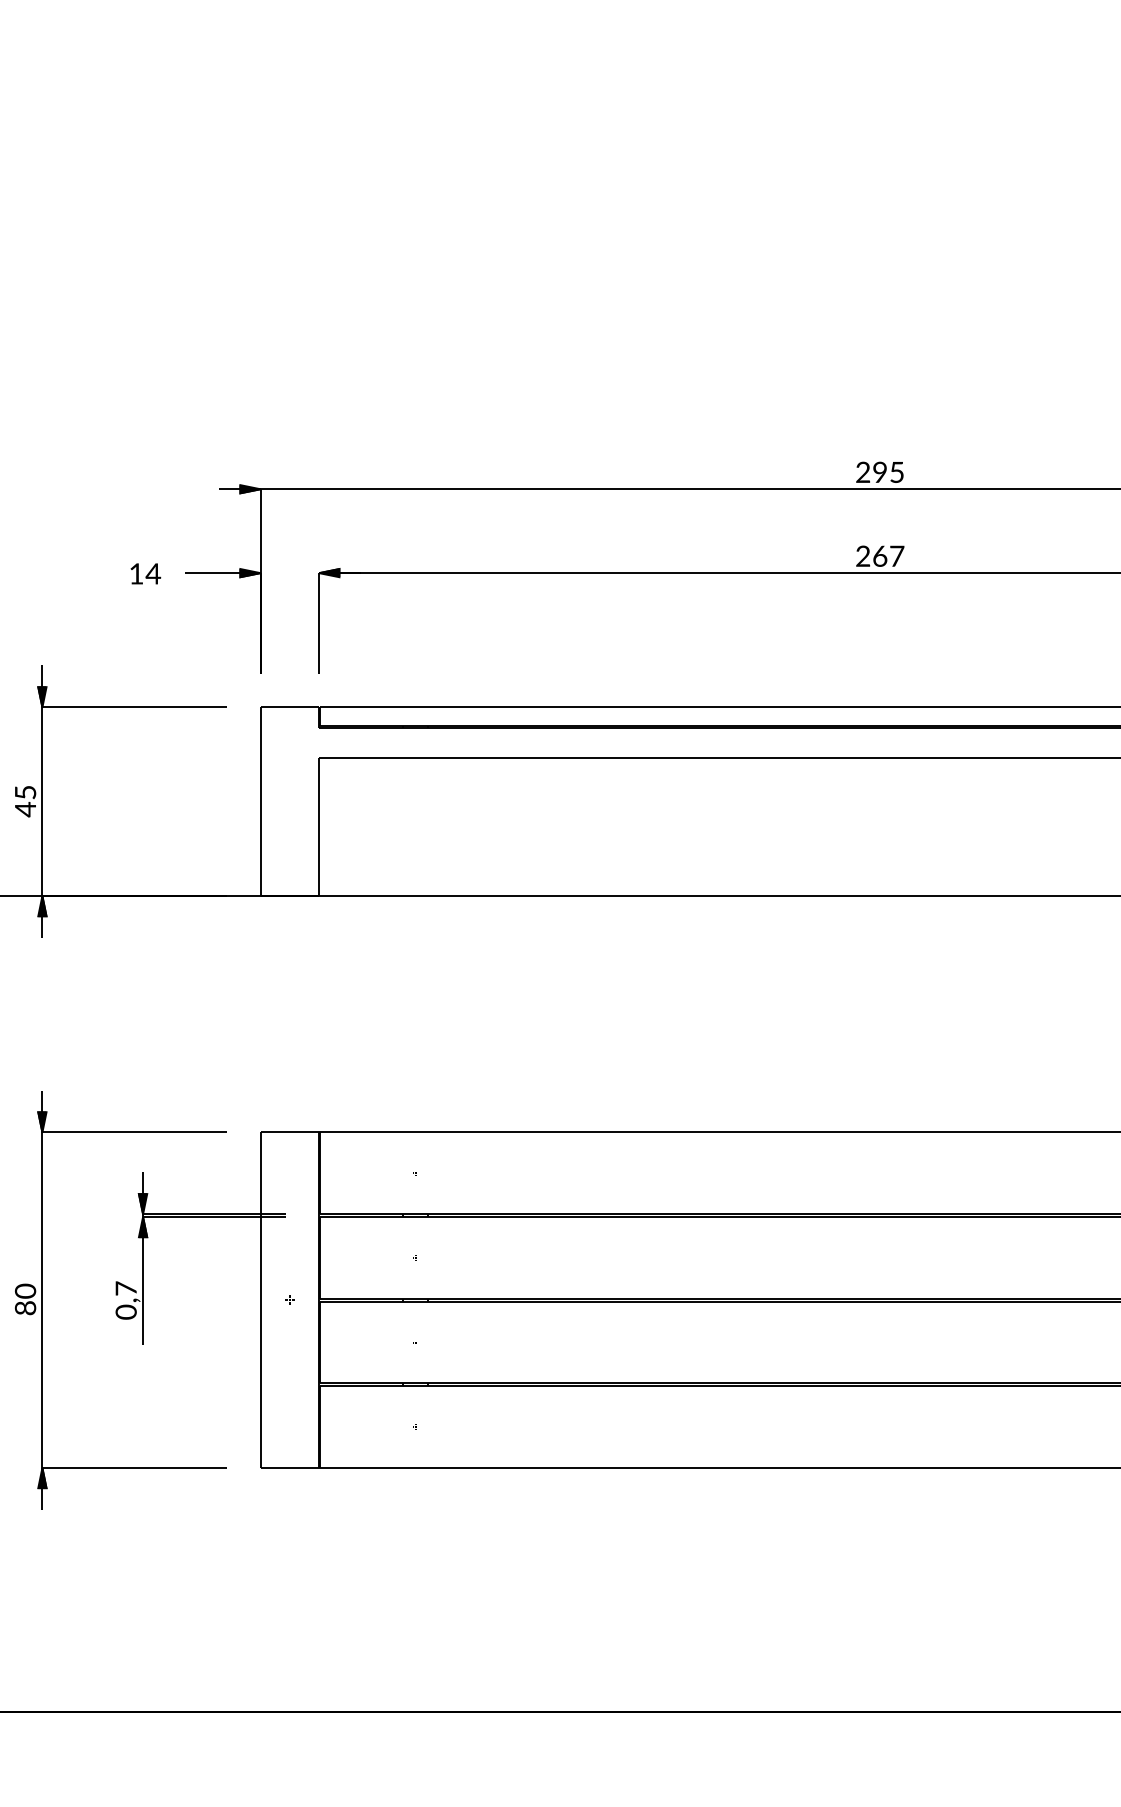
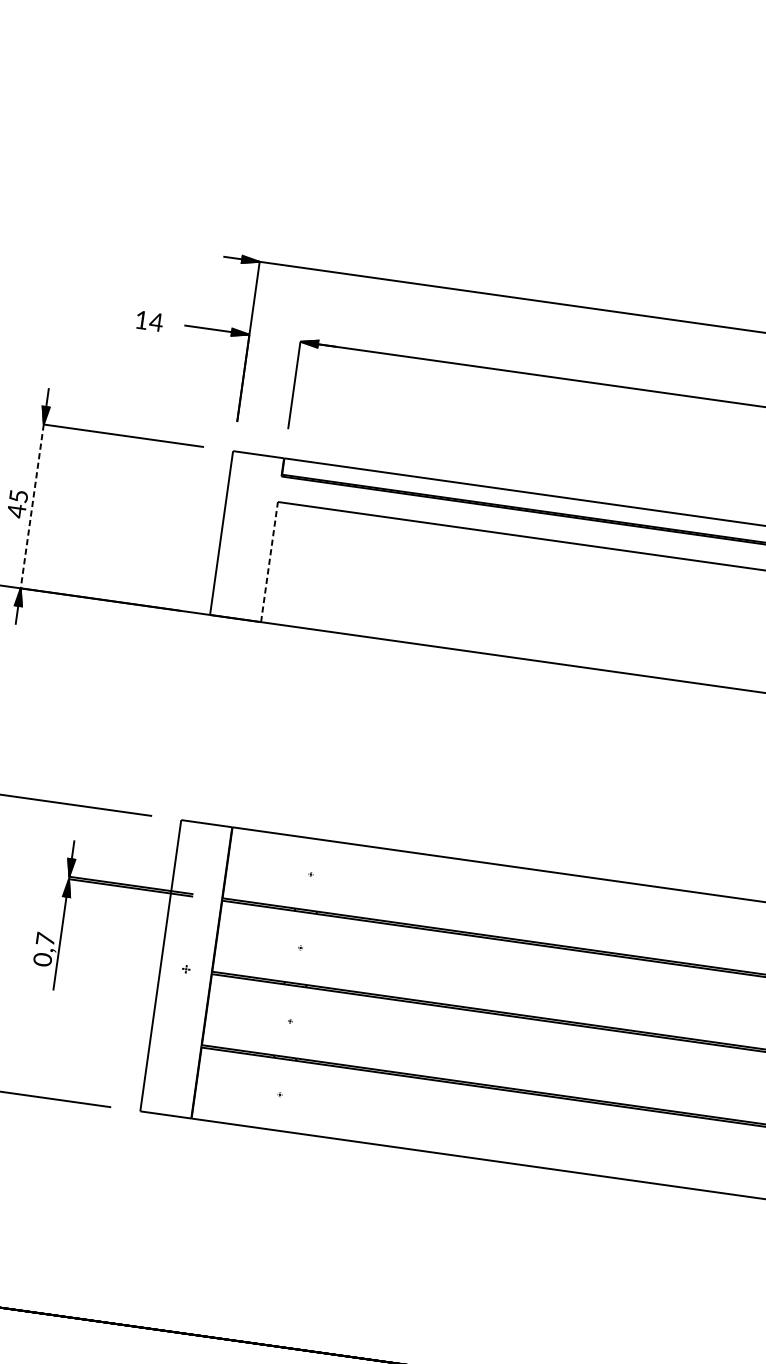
line: (42, 802) -> (32, 507), solid -> dashed
line: (319, 826) -> (269, 561), solid -> dashed

